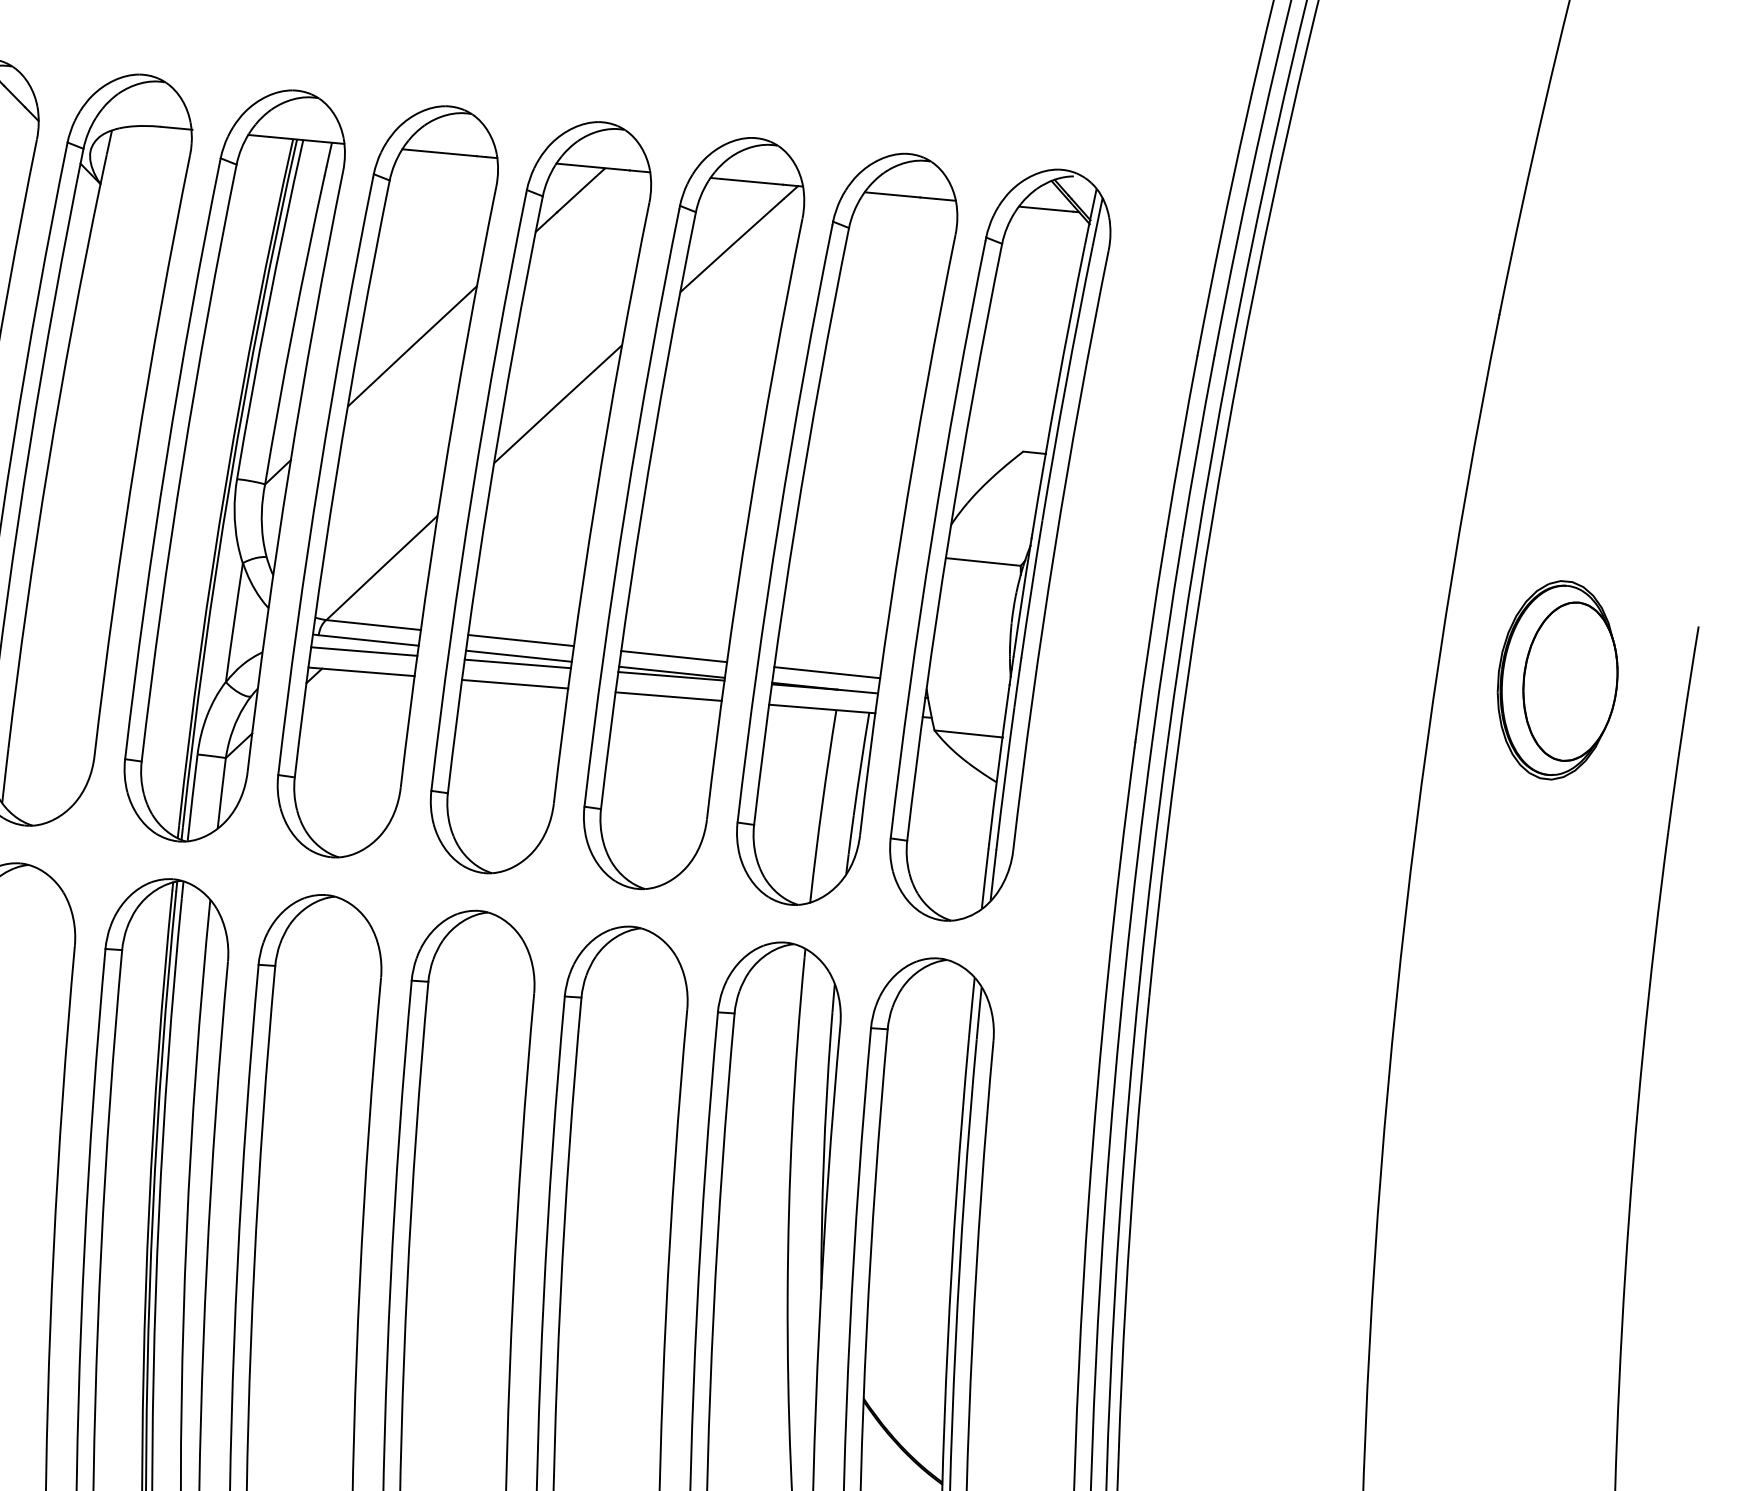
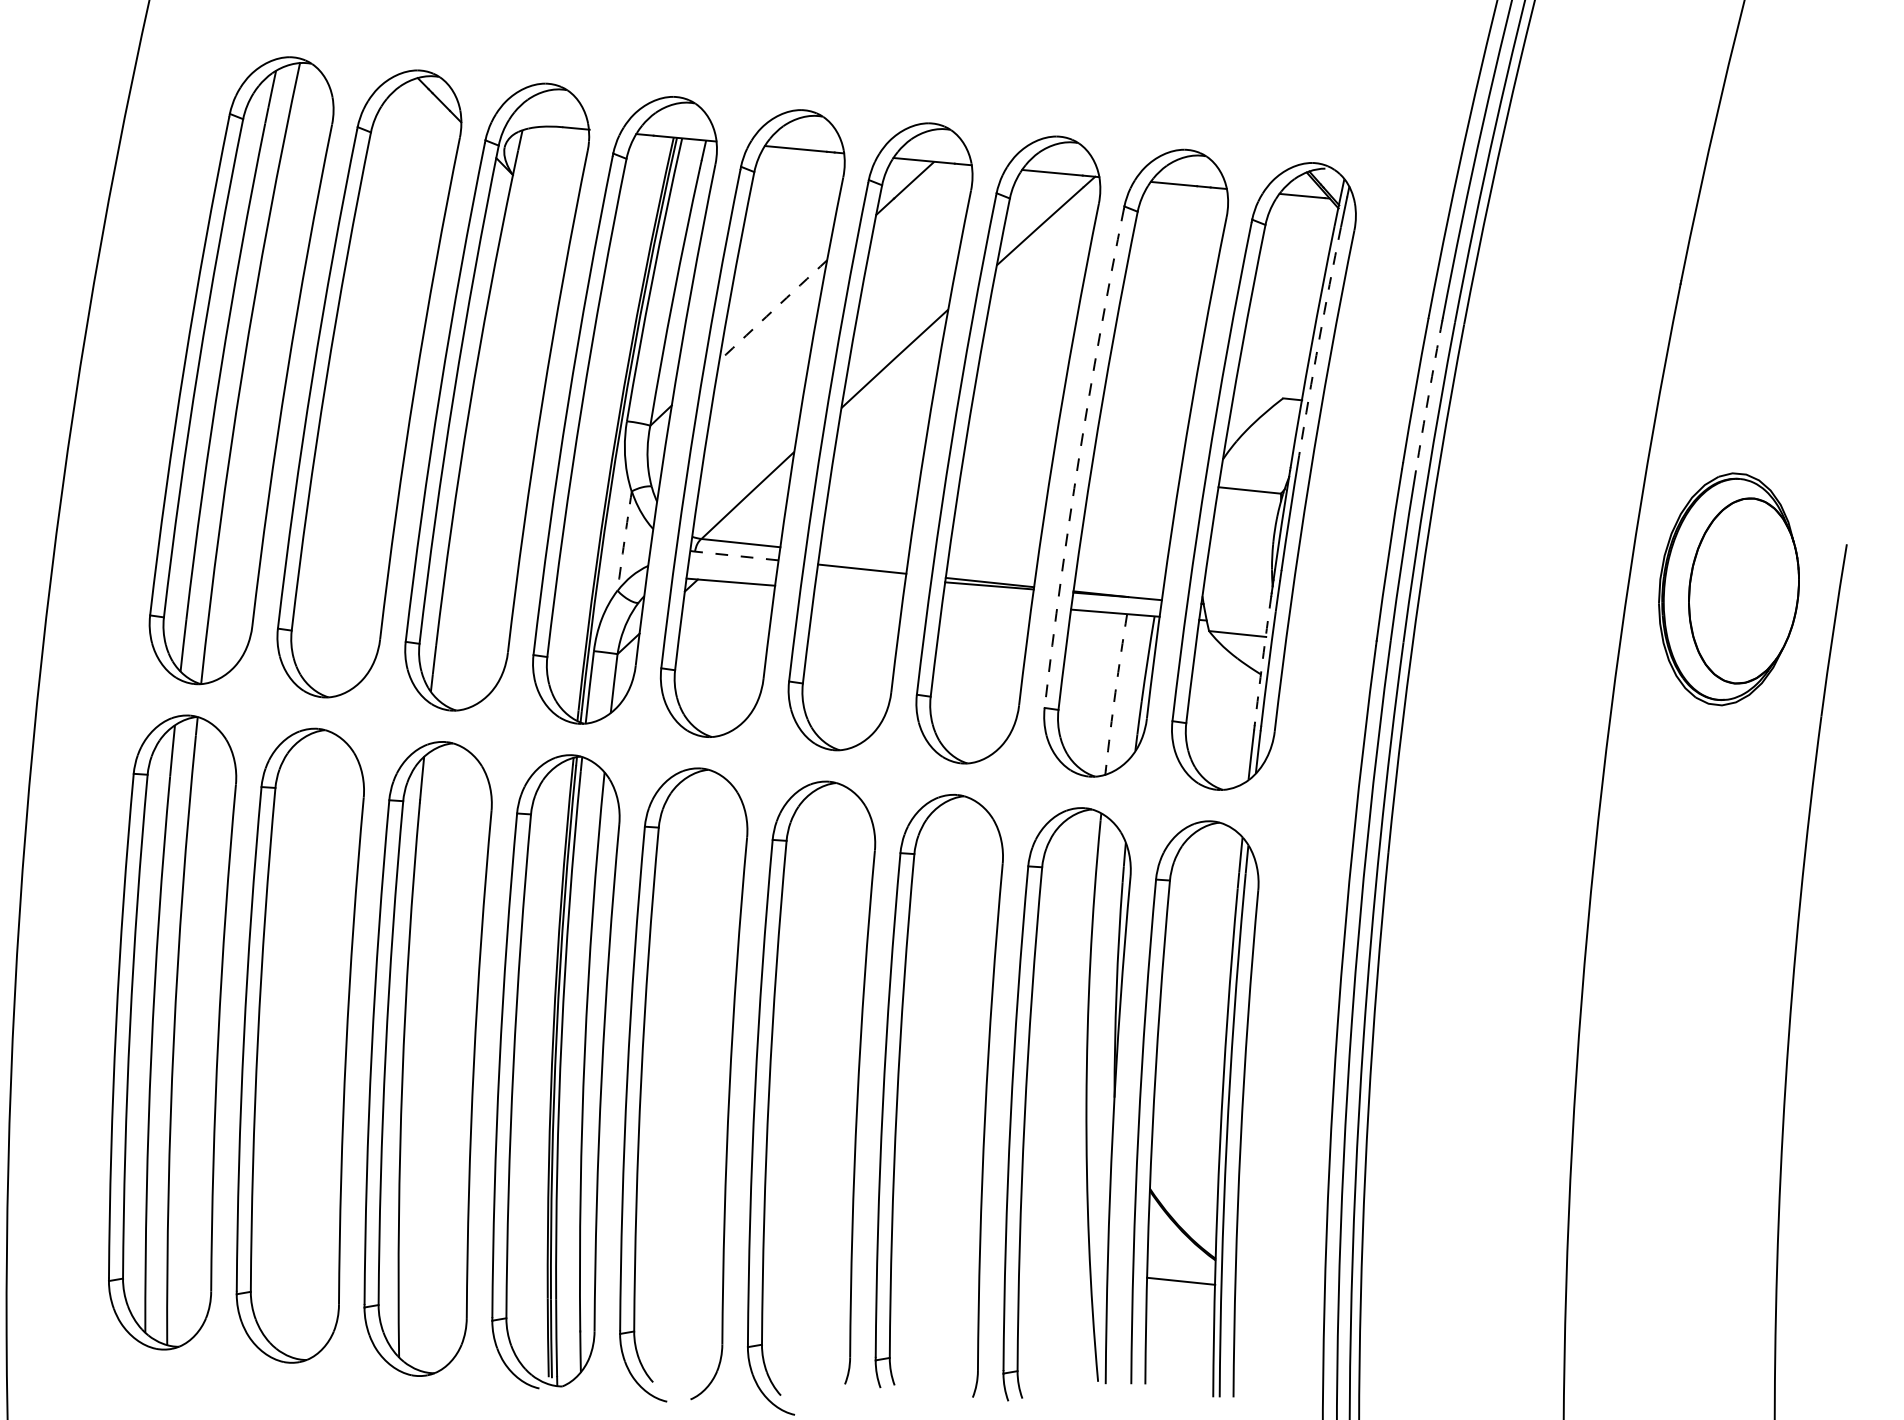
arc: (412, 346) -> (773, 310), solid -> dashed
arc: (1065, 383) -> (1318, 341), solid -> dashed
arc: (1197, 448) -> (1428, 395), solid -> dashed
arc: (779, 522) -> (1079, 457), solid -> dashed
arc: (234, 623) -> (624, 541), solid -> dashed
line: (520, 639) -> (863, 555), removed
line: (368, 641) -> (736, 556), solid -> dashed
line: (363, 650) -> (732, 564), removed
line: (673, 656) -> (991, 569), removed
line: (516, 663) -> (860, 575), removed
line: (827, 672) -> (1119, 582), removed
part: (1558, 679) -> (1729, 588), size x1.4
line: (514, 684) -> (858, 592), removed
line: (667, 696) -> (986, 602), removed
arc: (998, 766) -> (1262, 661), solid -> dashed
arc: (822, 804) -> (1115, 692), solid -> dashed

